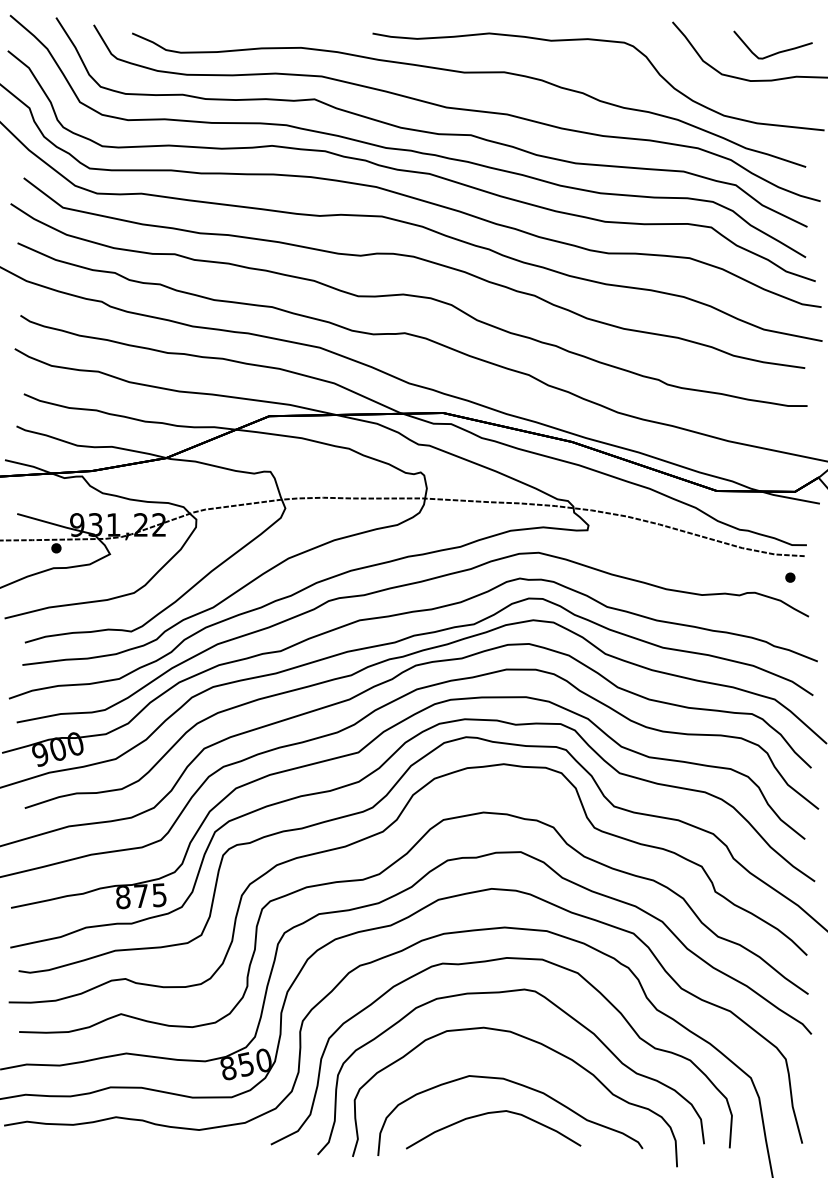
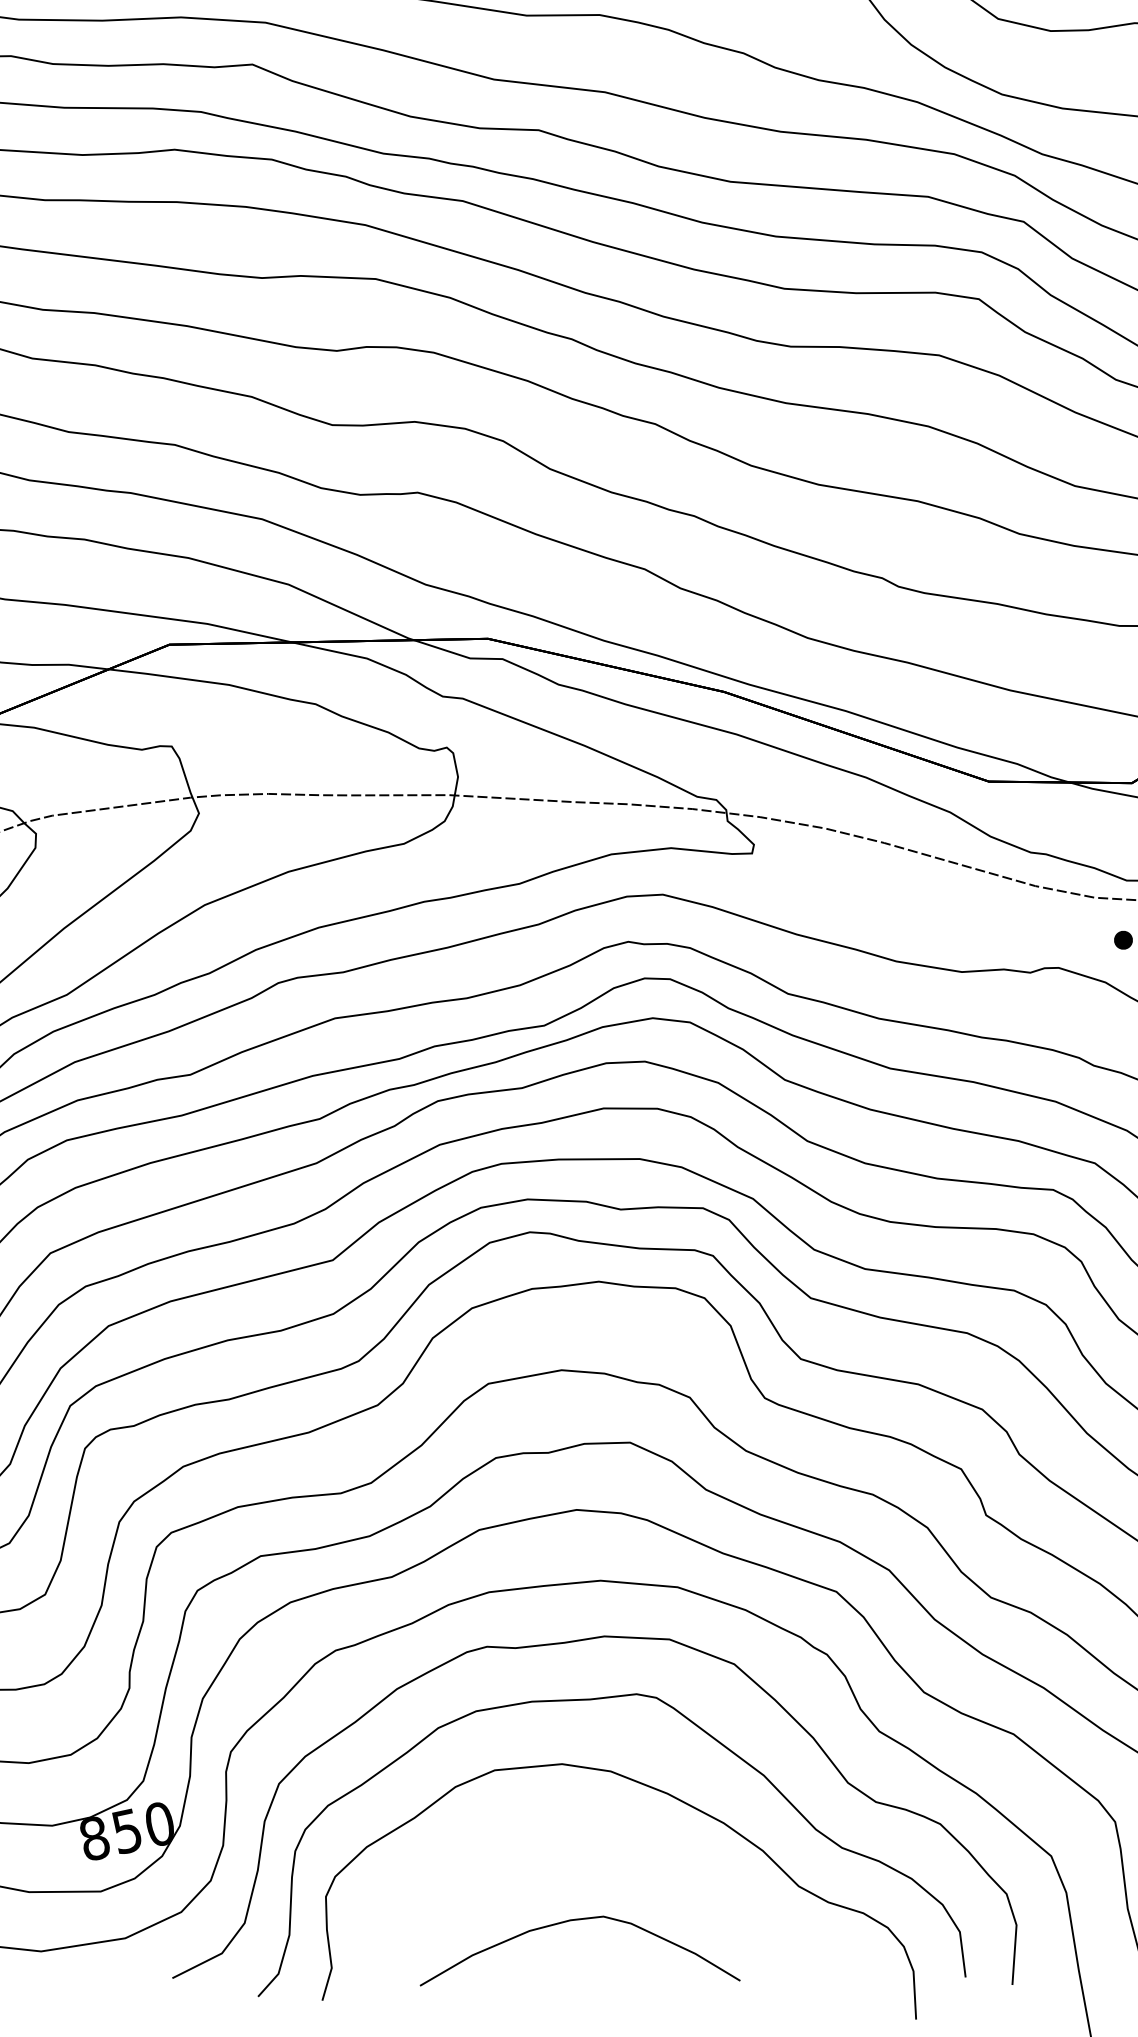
curve: (519, 1085) -> (627, 1869), removed

